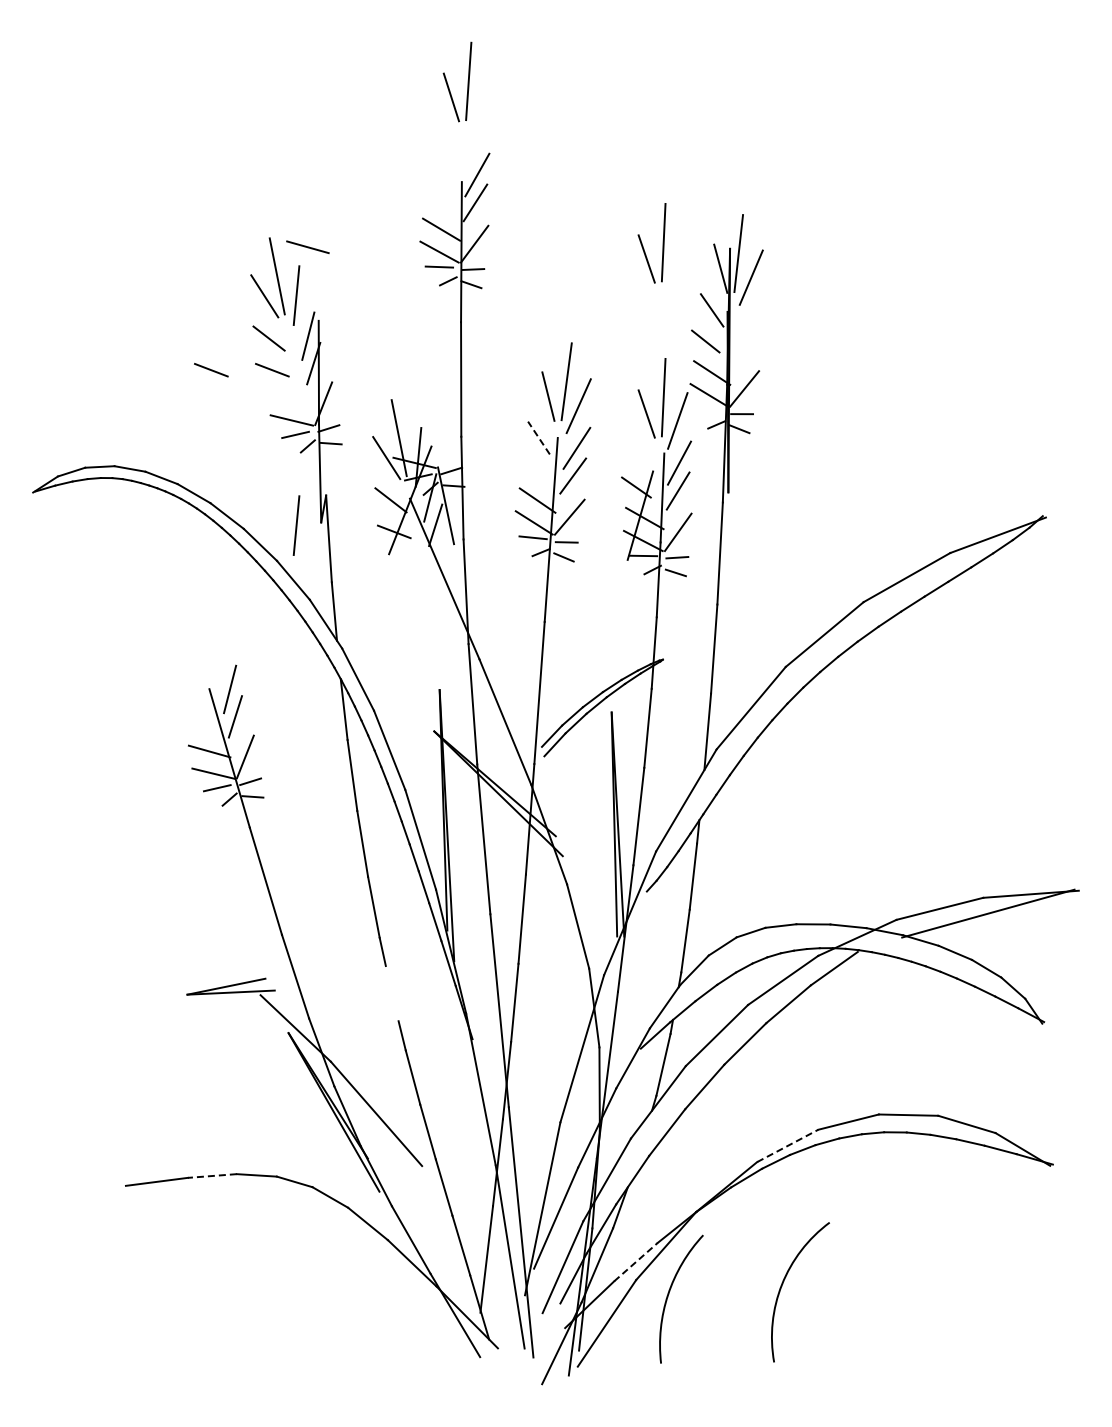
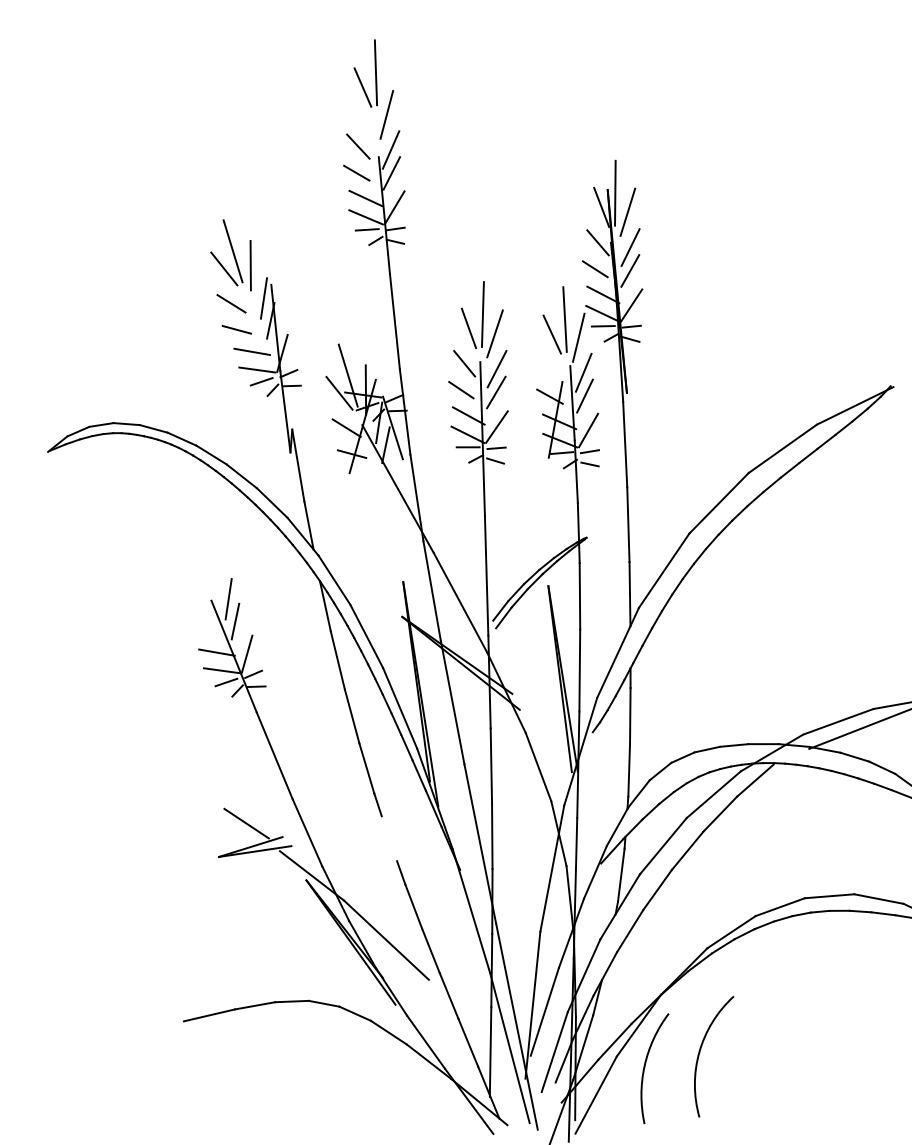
line: (476, 132) -> (386, 114), added
line: (438, 166) -> (357, 146), added
line: (433, 198) -> (356, 173), added
part: (643, 245) -> (535, 194), removed
line: (307, 246) -> (251, 351), moved
line: (750, 319) -> (630, 247), added
line: (746, 347) -> (629, 270), added
line: (211, 370) -> (186, 335), removed
line: (708, 410) -> (603, 326), added
line: (538, 438) -> (464, 364), dashed -> solid
line: (531, 468) -> (460, 389), added
line: (296, 525) -> (270, 457), removed
line: (223, 958) -> (245, 823), added
line: (787, 1145) -> (731, 931), dashed -> solid
line: (212, 1176) -> (255, 1006), dashed -> solid
line: (636, 1261) -> (615, 1041), dashed -> solid
arc: (783, 1284) -> (700, 1051), moved

